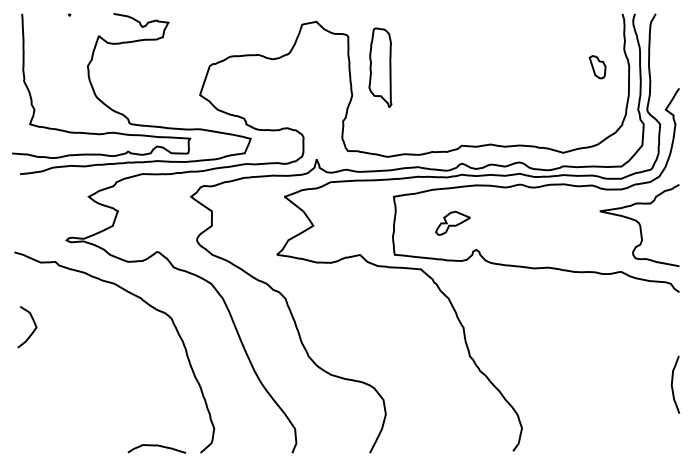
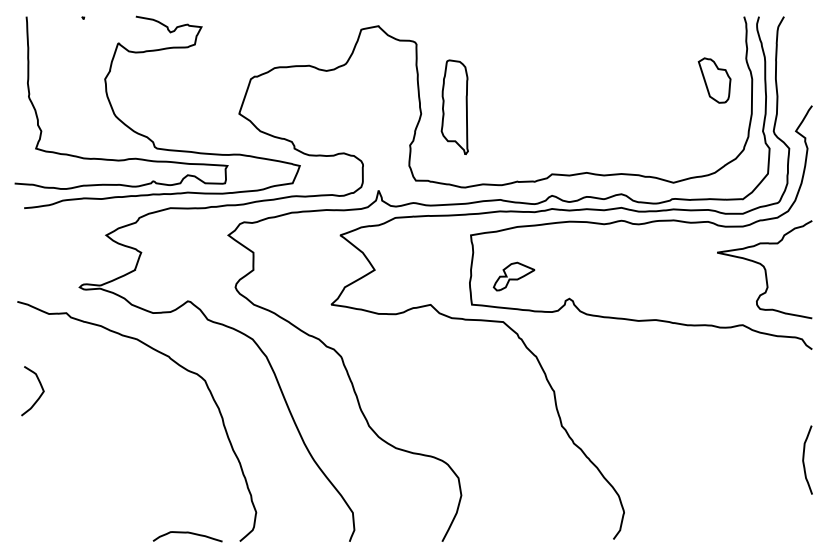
part: (597, 66) -> (714, 79), size x1.67
part: (380, 67) -> (454, 107), moved
part: (452, 222) -> (513, 275), moved

